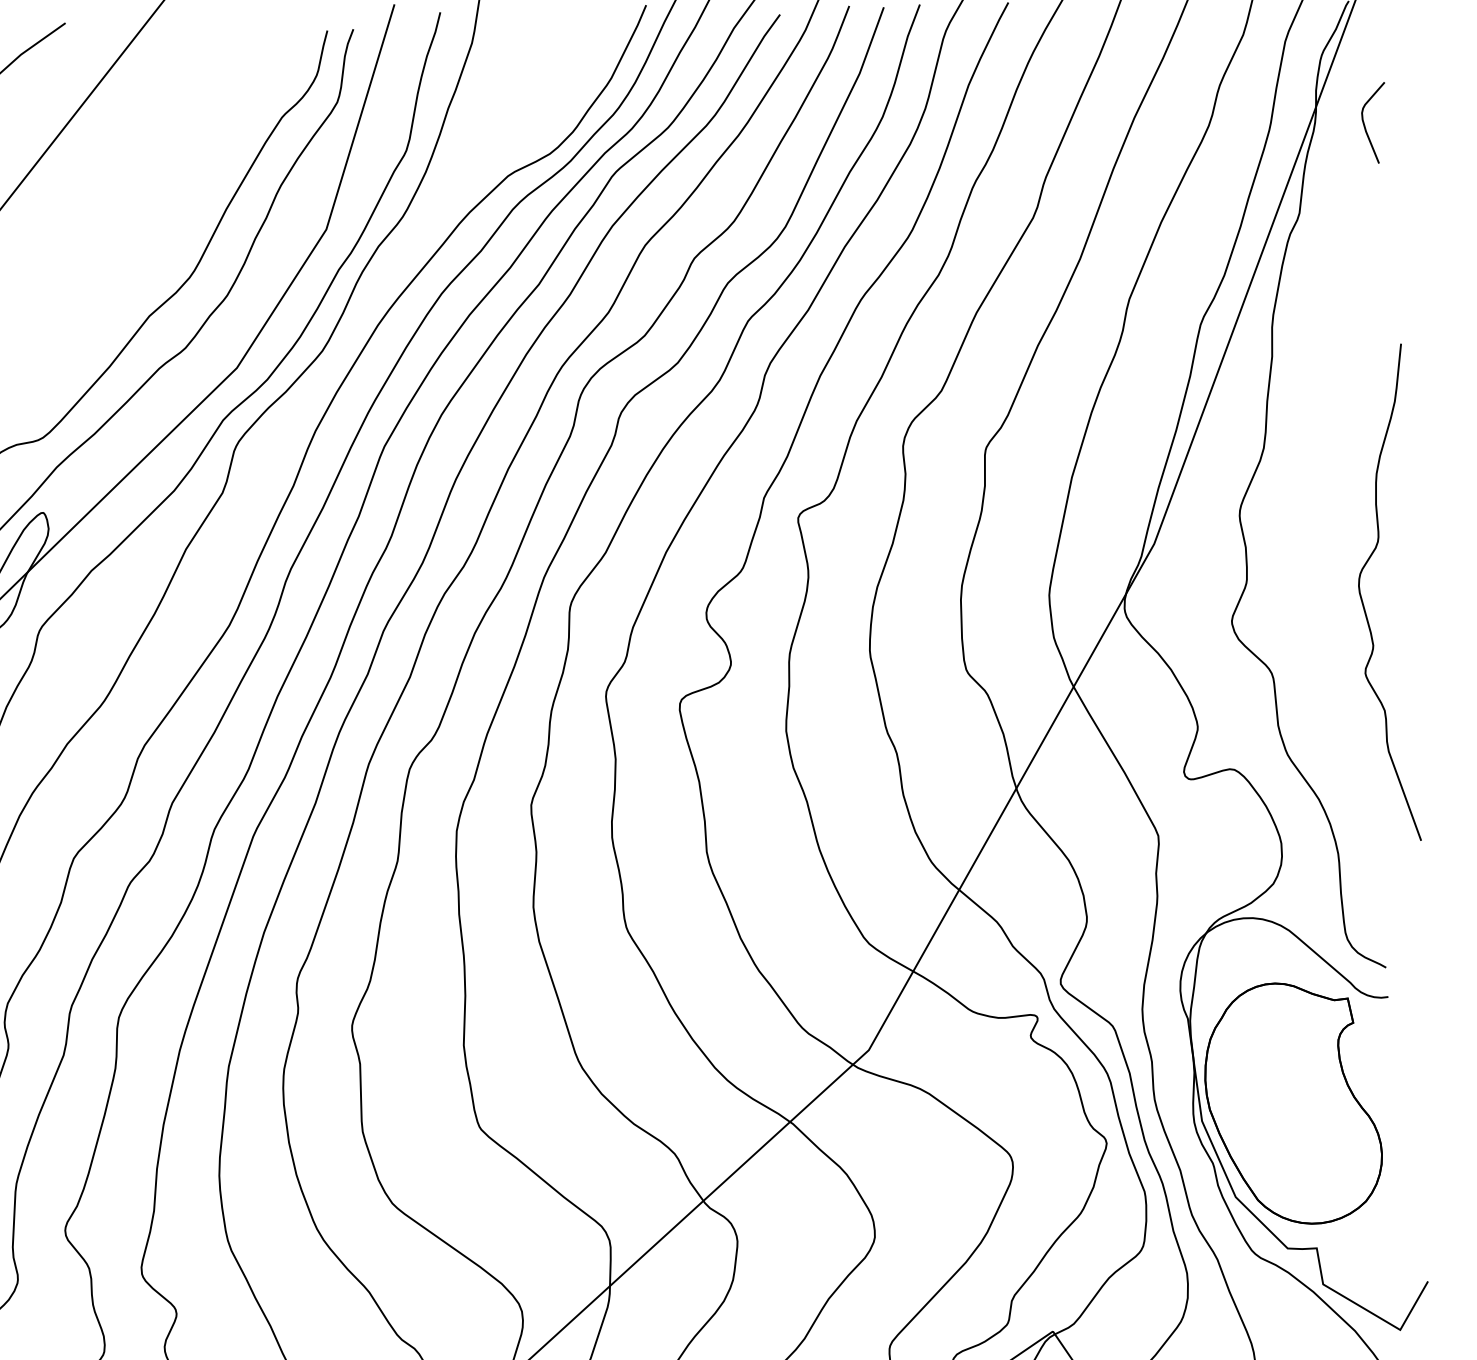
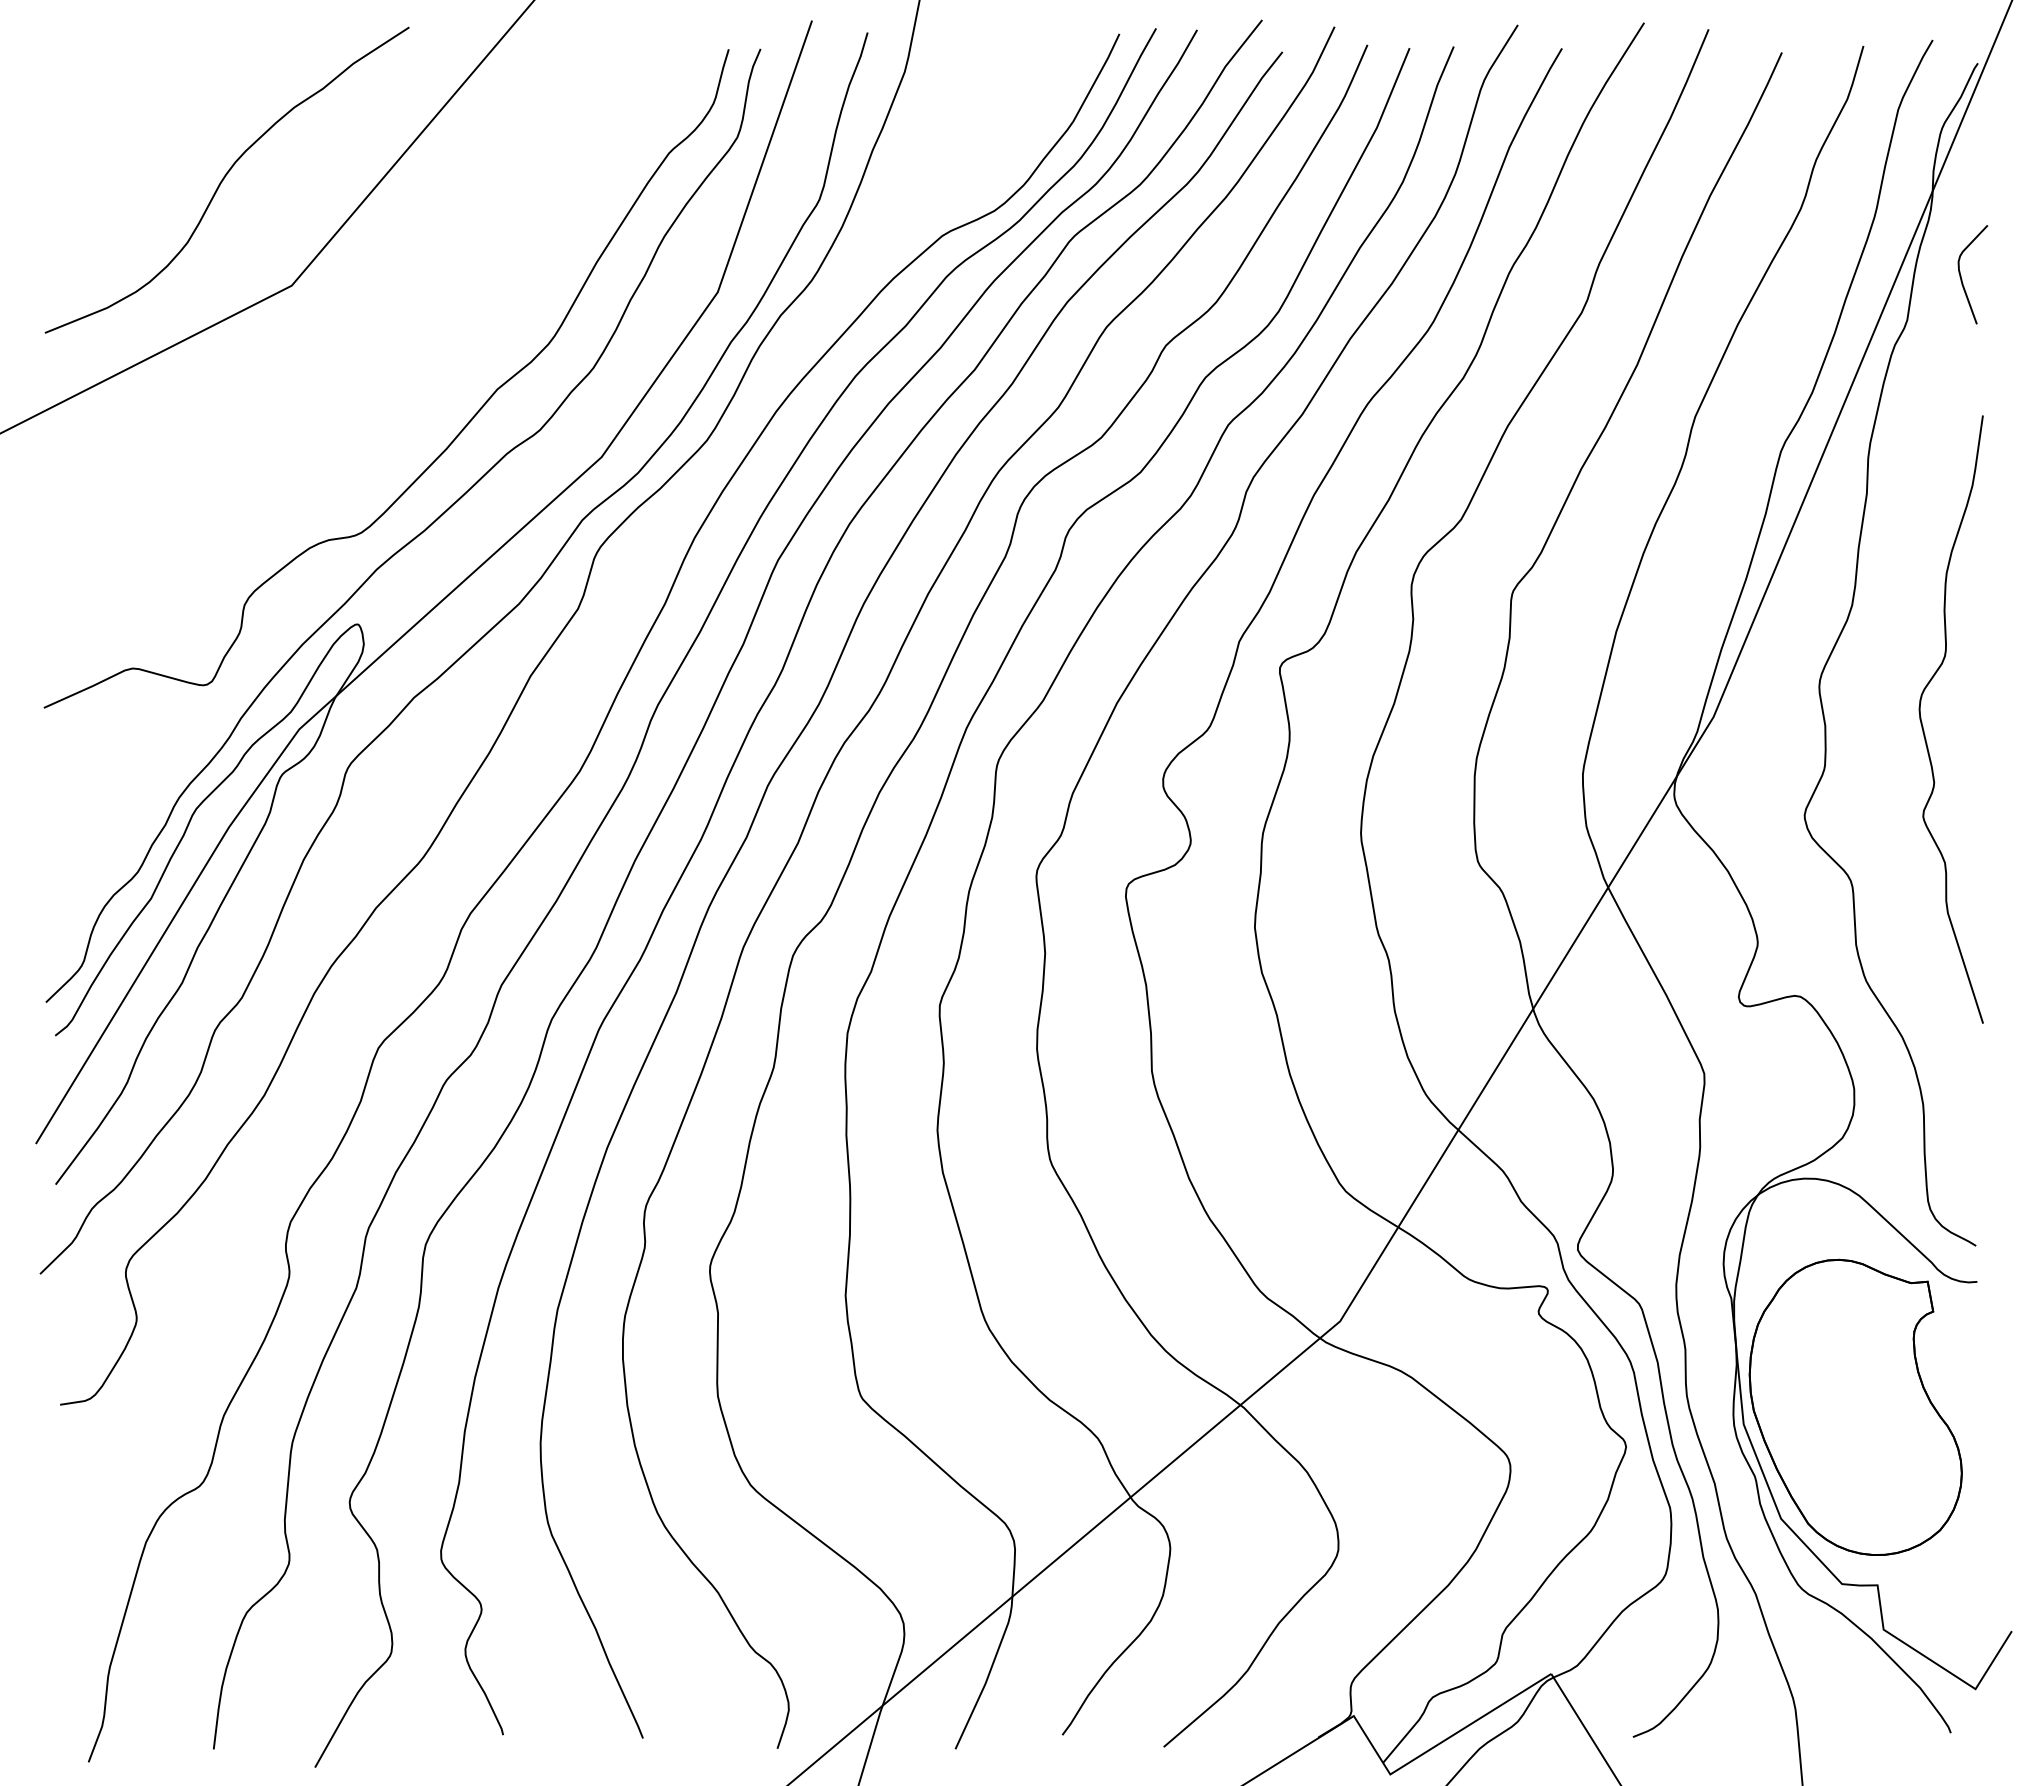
curve: (1364, 124) -> (1961, 275), moved
curve: (1362, 599) -> (1923, 726), moved

